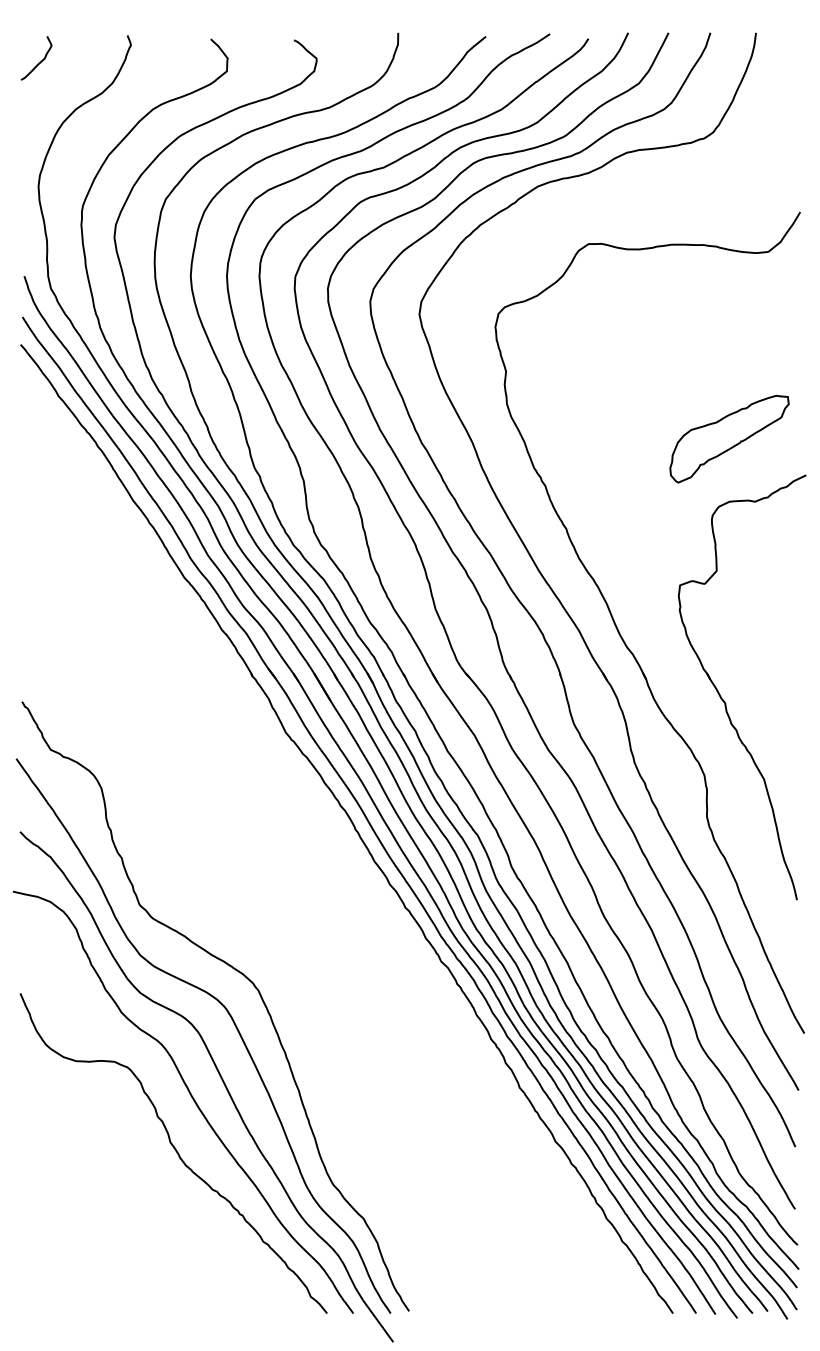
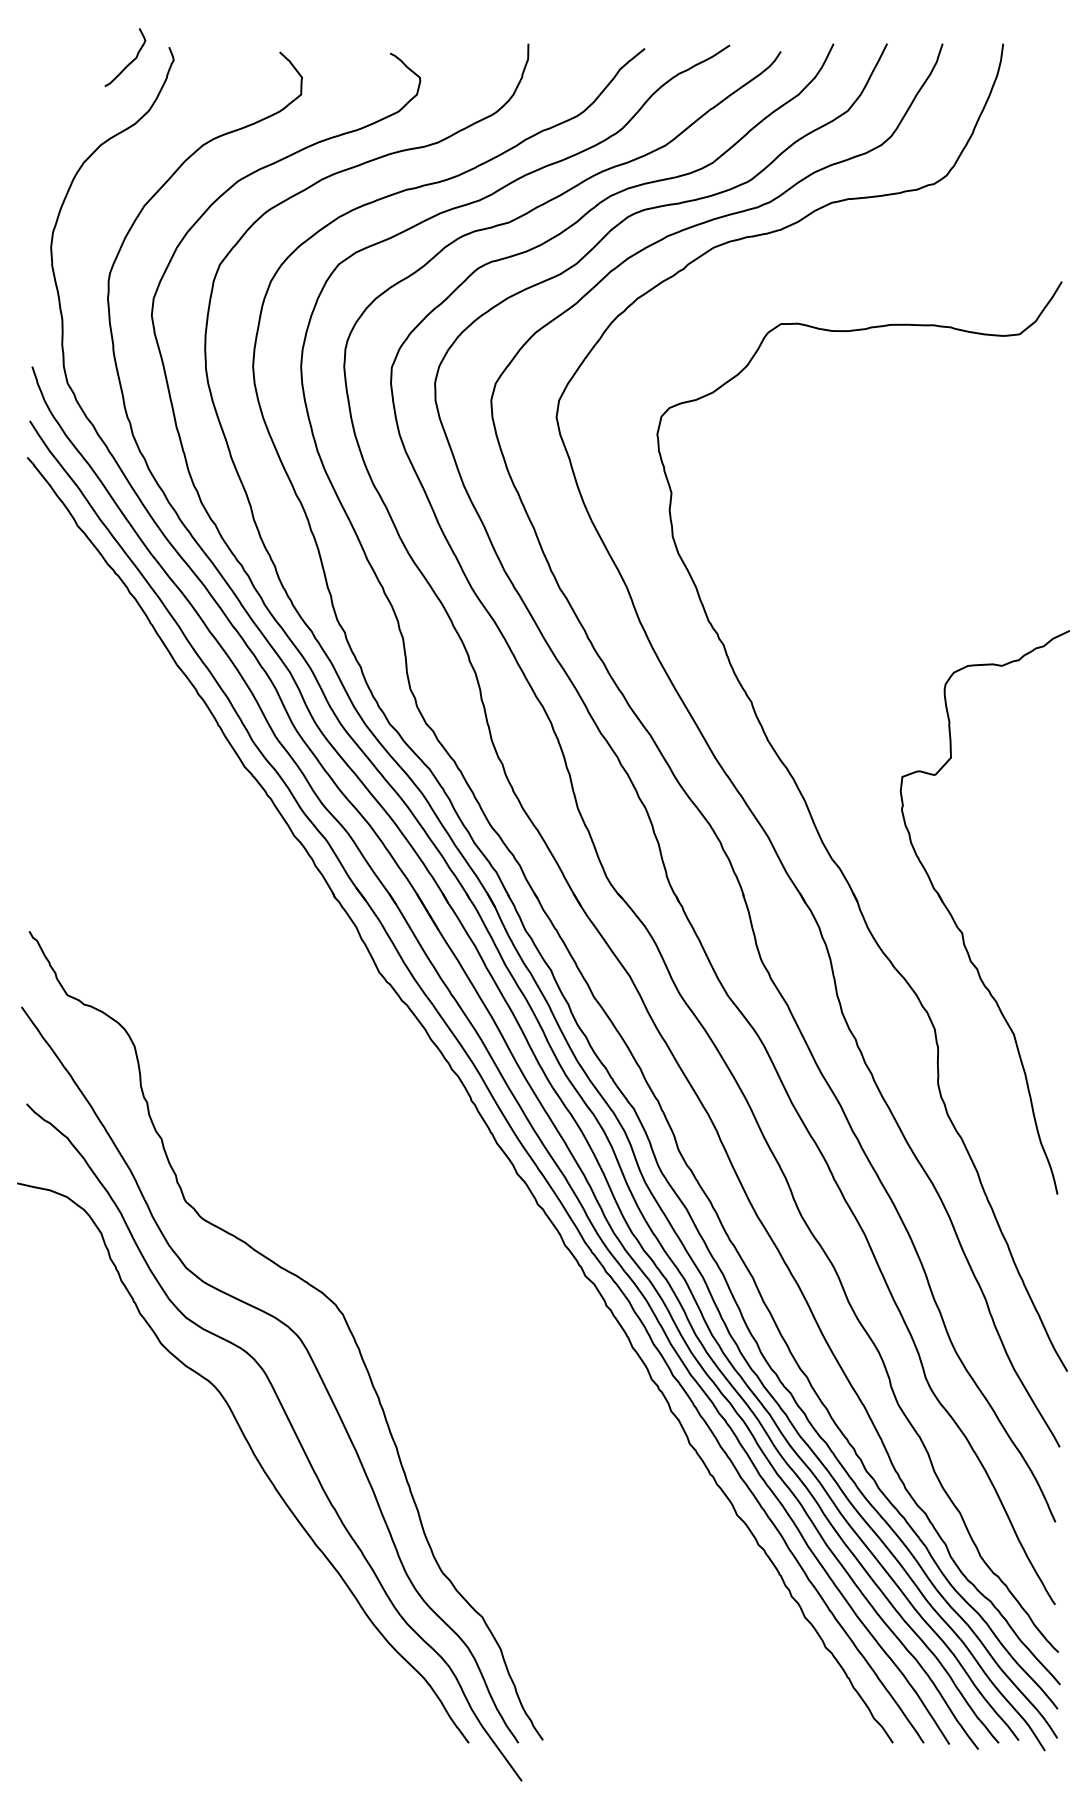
curve: (38, 62) -> (127, 63), moved
part: (729, 438) -> (967, 582), removed
curve: (175, 1151) -> (232, 1528), removed

